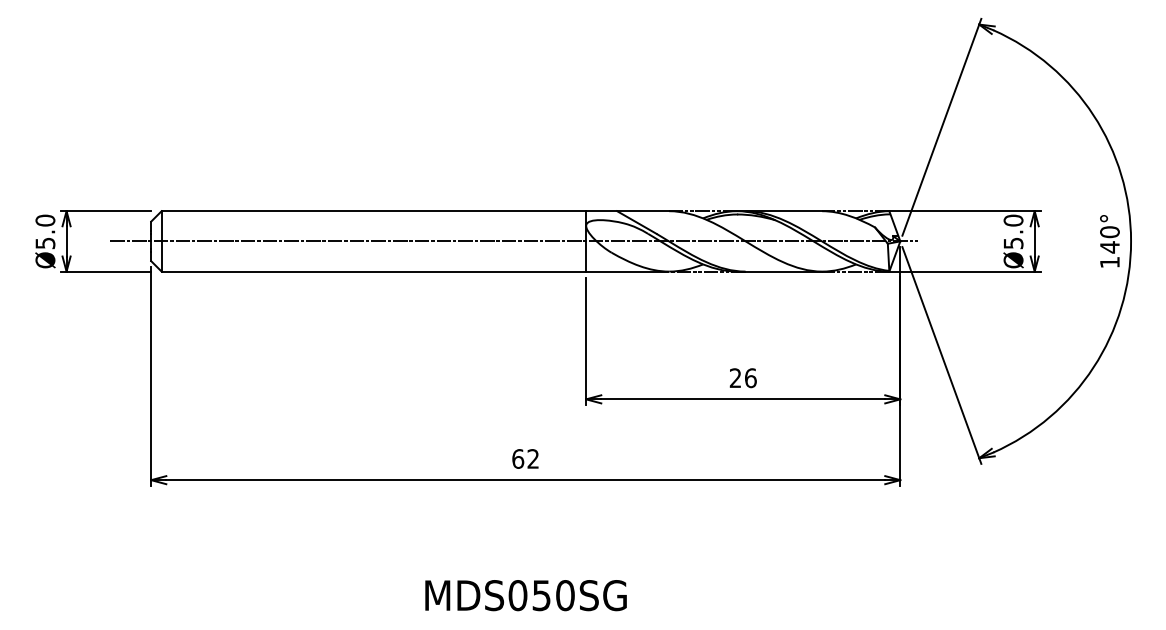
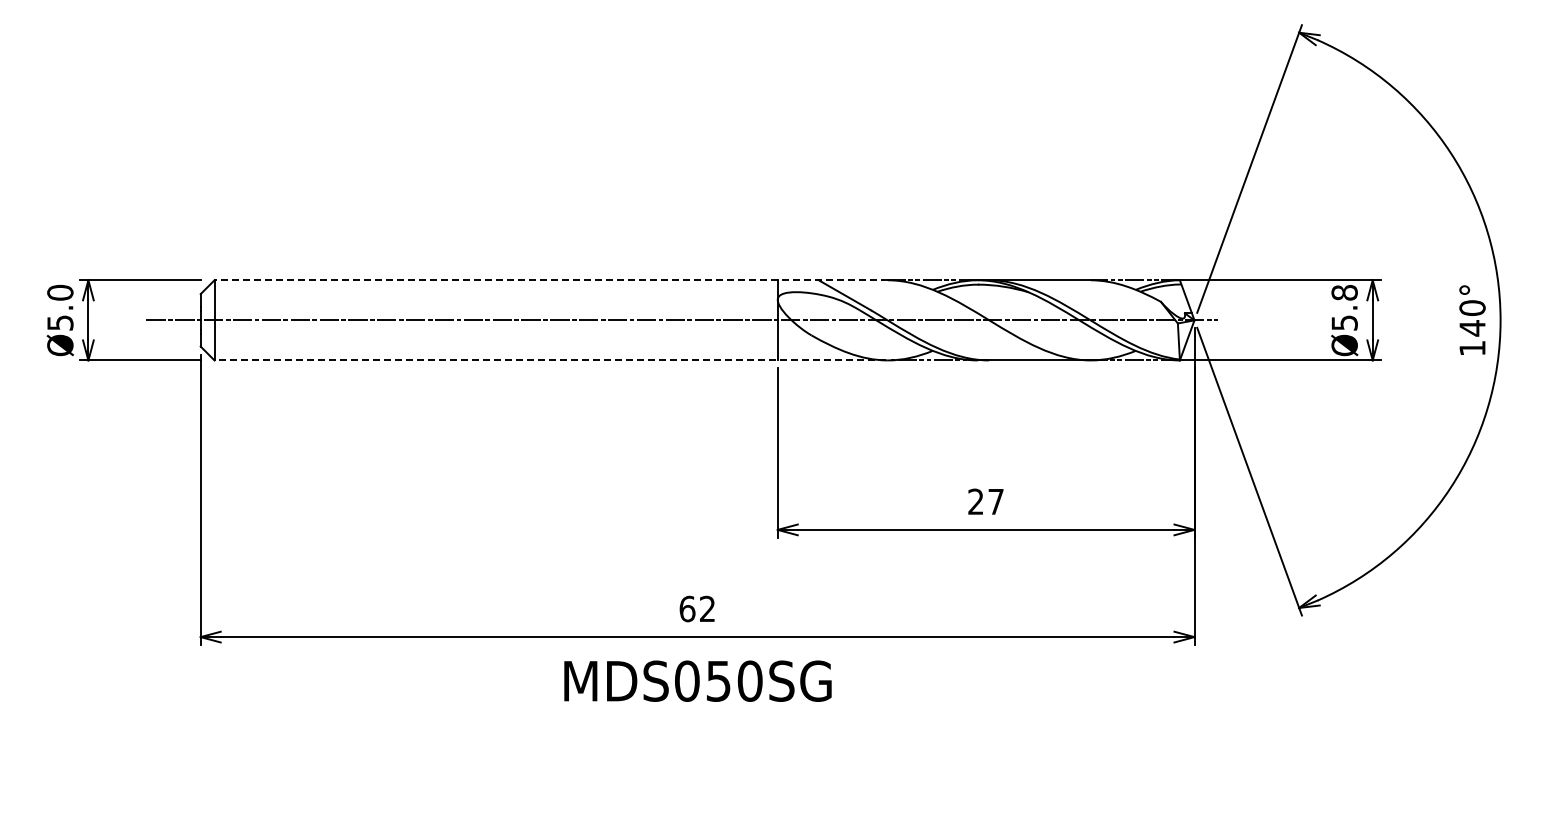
line: (415, 211) -> (551, 280), solid -> dashed
text: (1013, 220) -> (1344, 292), Ø5.0 -> Ø5.8
line: (414, 271) -> (550, 360), solid -> dashed
text: (751, 377) -> (996, 501), 26 -> 27
text: (525, 595) -> (697, 680), moved

